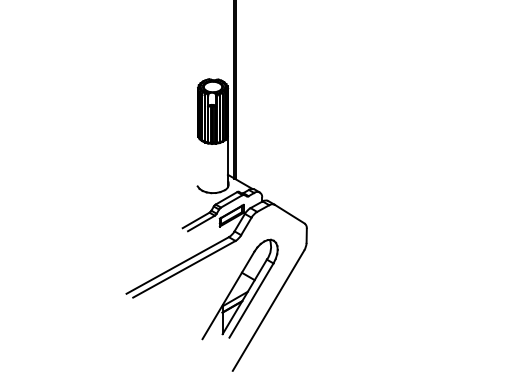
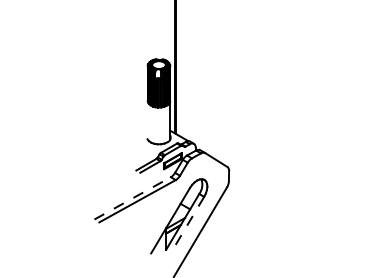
line: (178, 265) -> (133, 198), solid -> dashed
line: (251, 300) -> (187, 224), solid -> dashed

